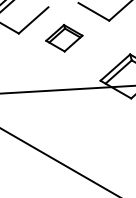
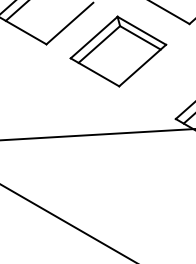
part: (64, 38) -> (118, 52), size x1.67

